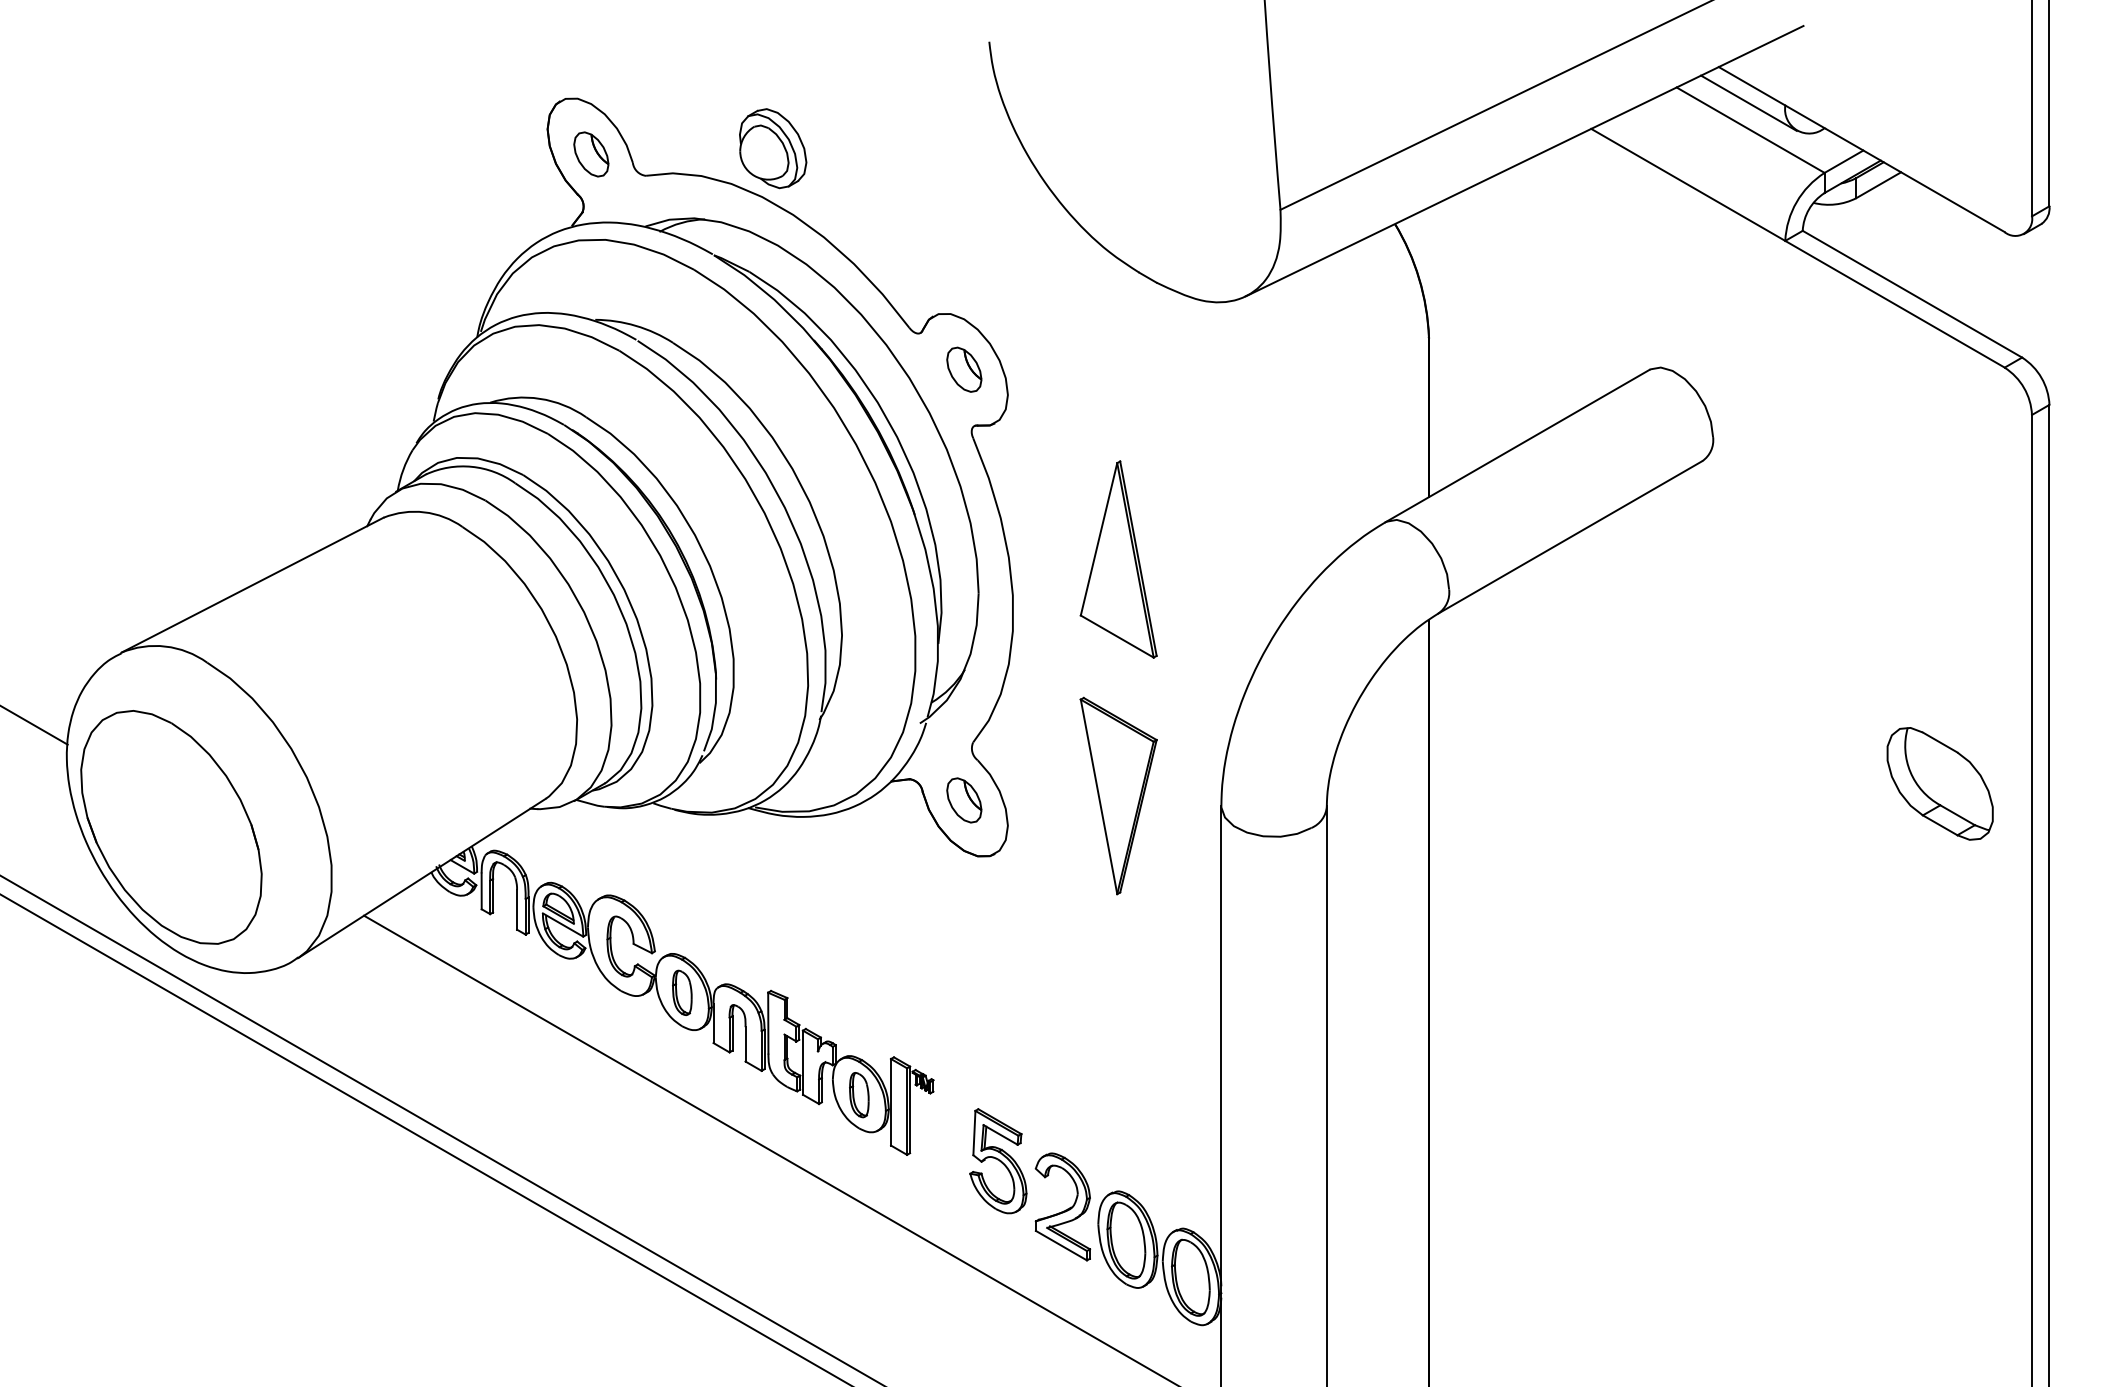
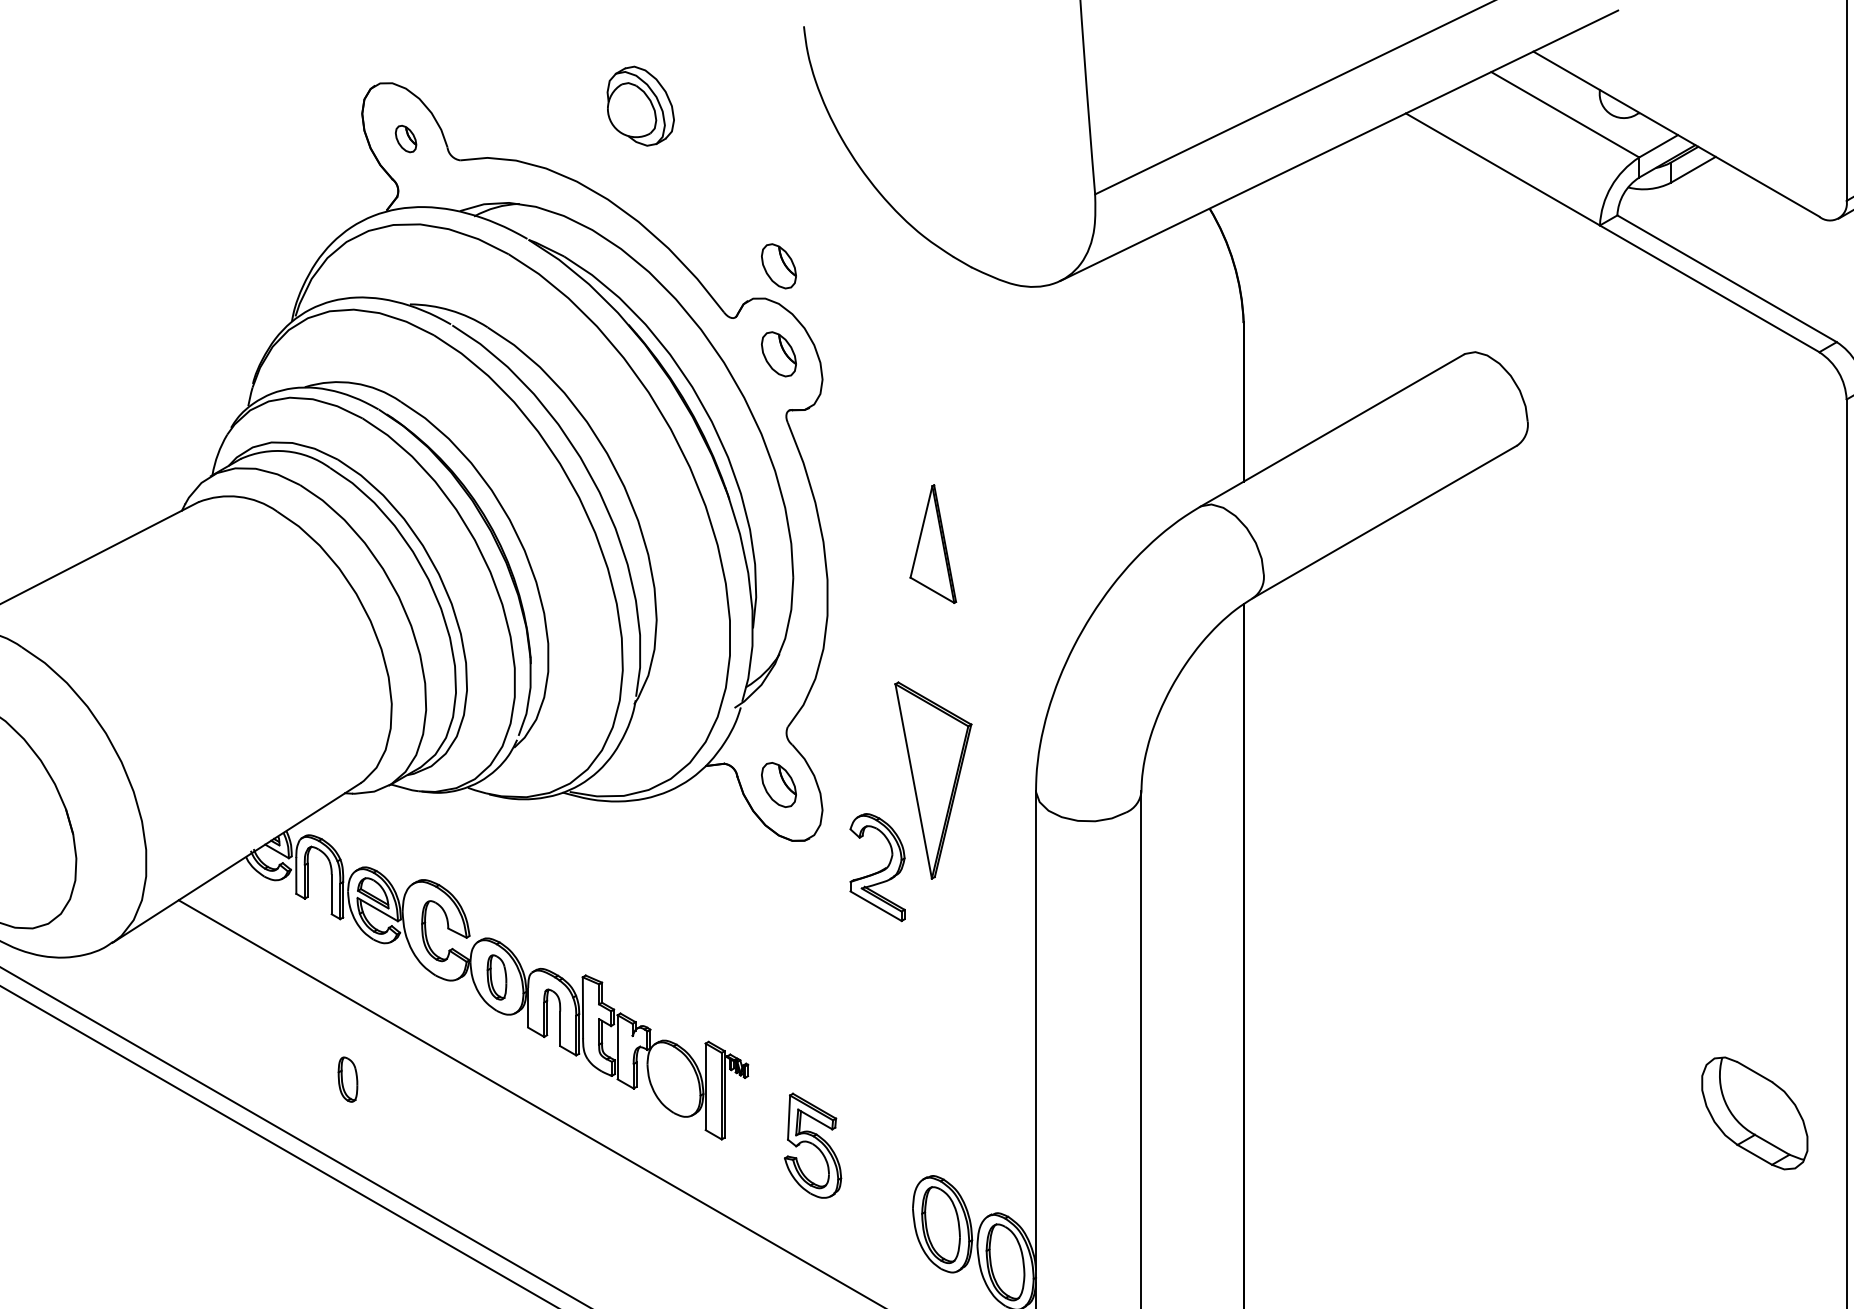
line: (1748, 102) -> (1563, 87), removed
part: (773, 148) -> (641, 106), moved
part: (591, 154) -> (406, 139), size x0.6
part: (964, 281) -> (779, 266), added
part: (1118, 559) -> (933, 544), size x0.6
part: (1939, 783) -> (1754, 1113), moved
part: (859, 1095) -> (348, 1080), moved
part: (1062, 1206) -> (877, 867), moved

